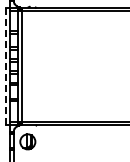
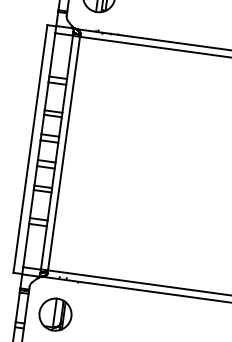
line: (5, 66) -> (30, 149), dashed -> solid

